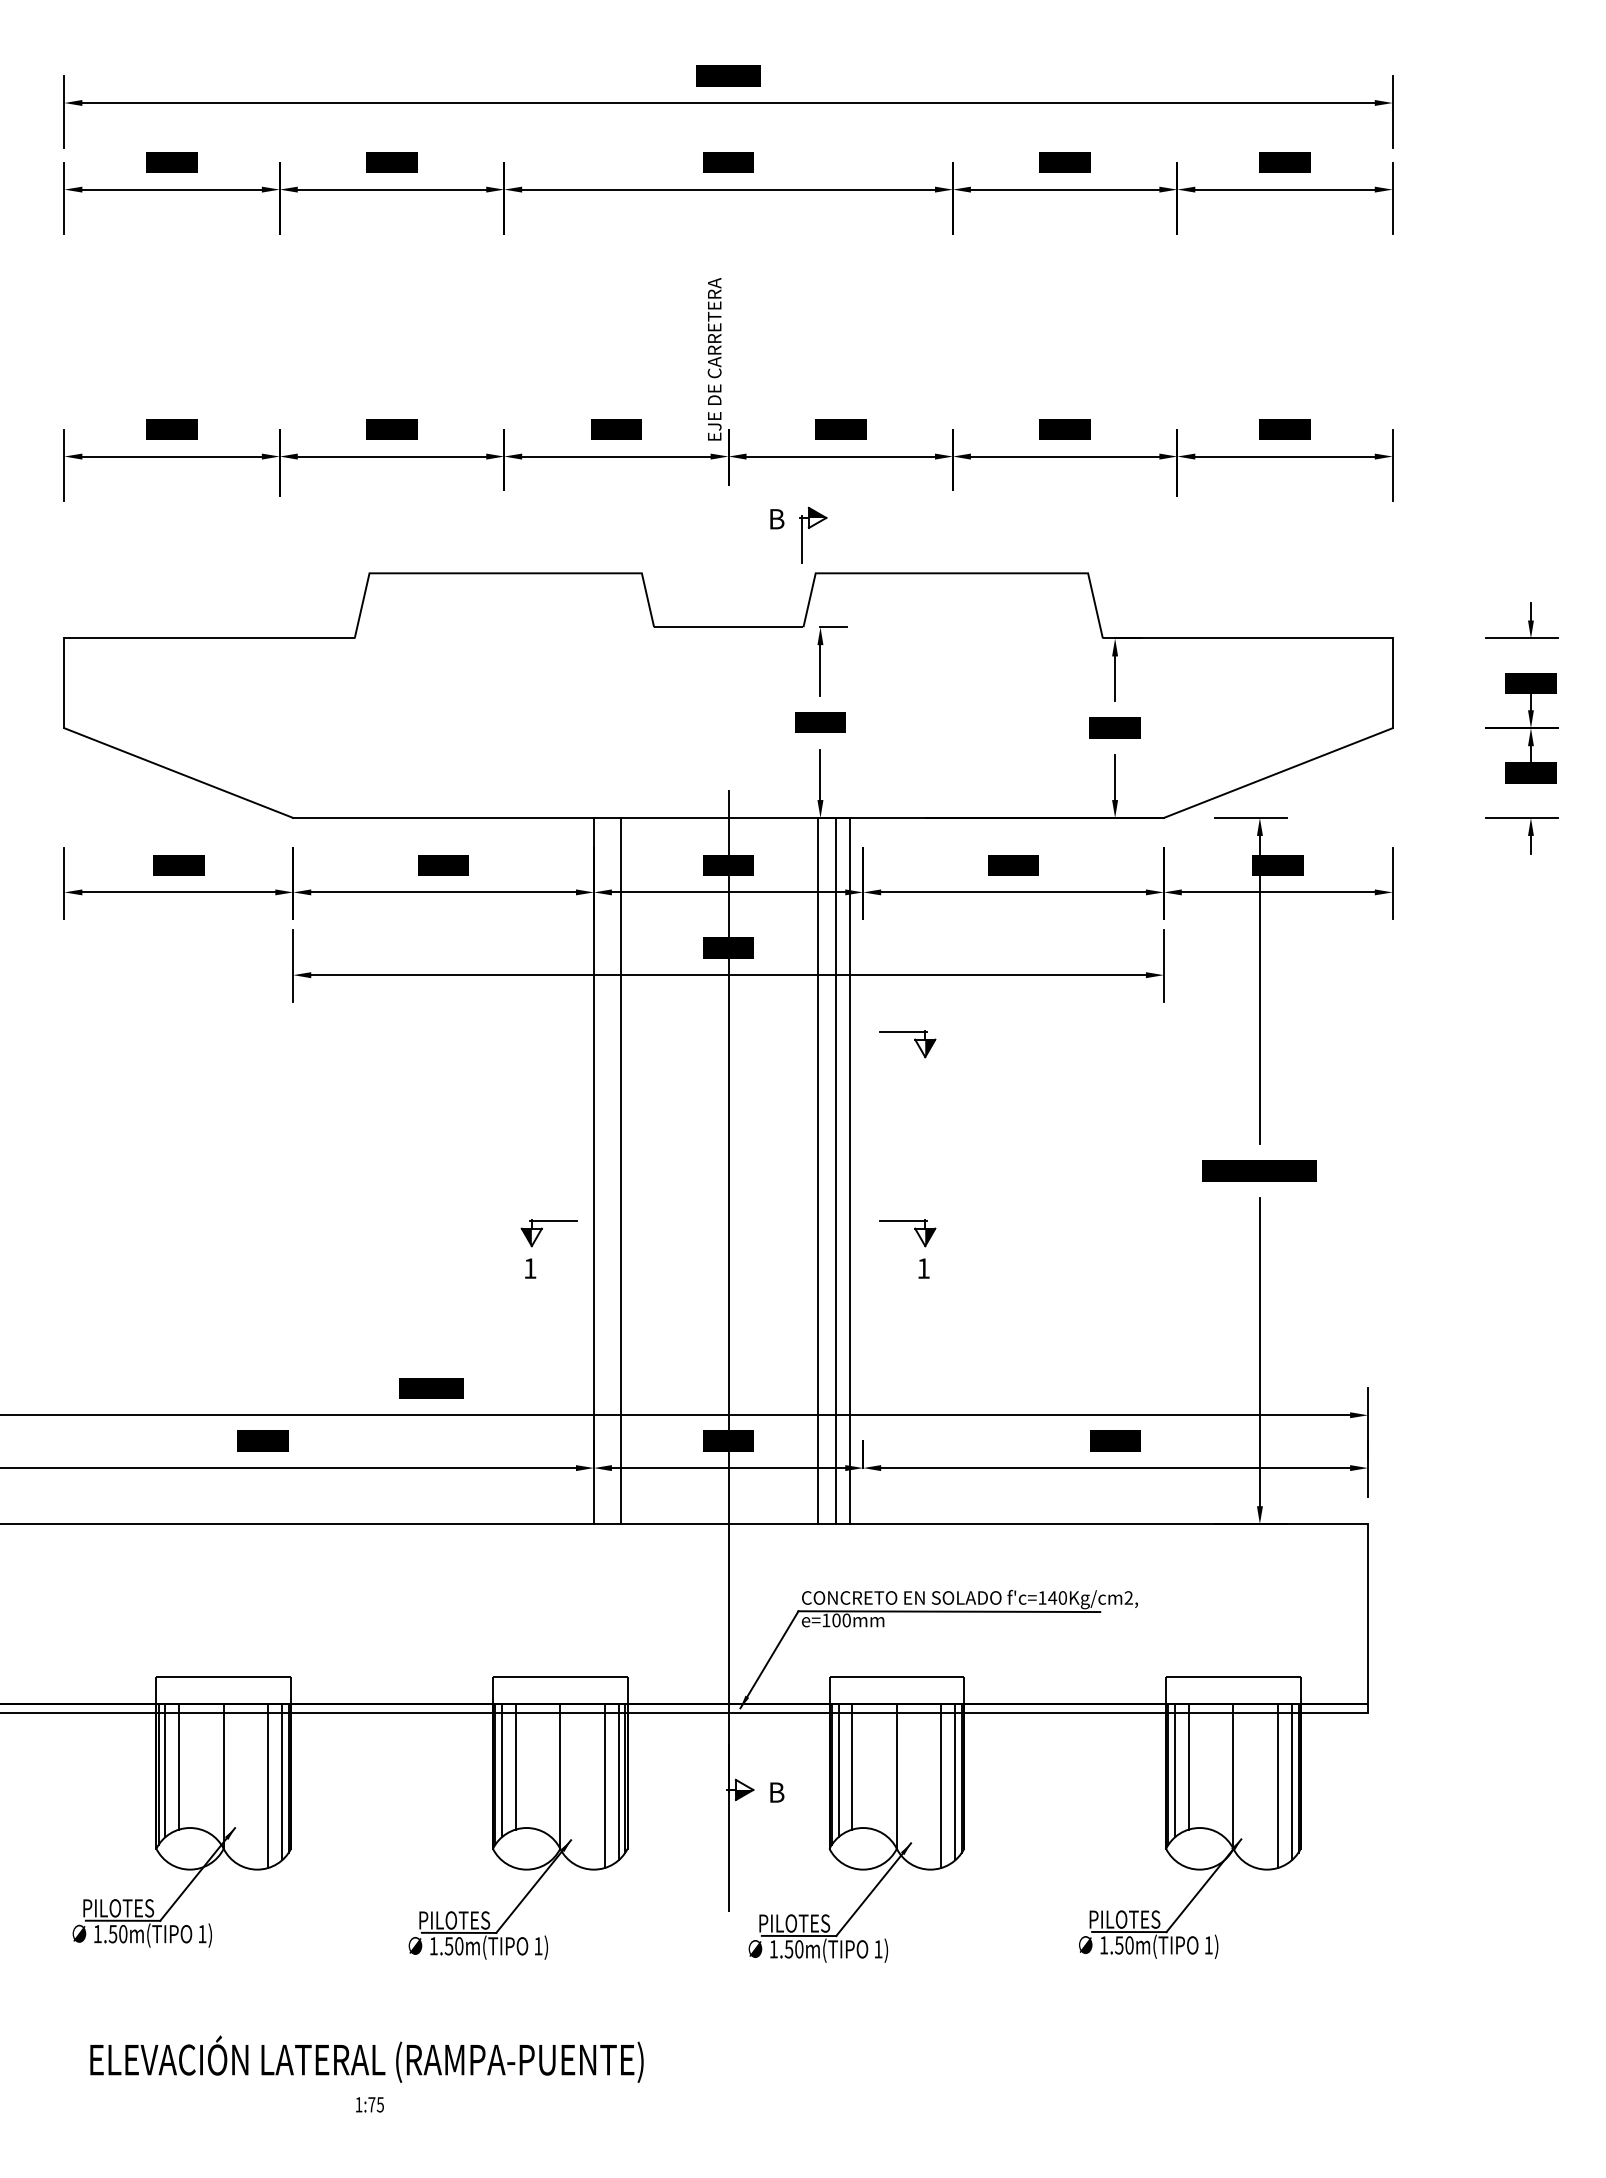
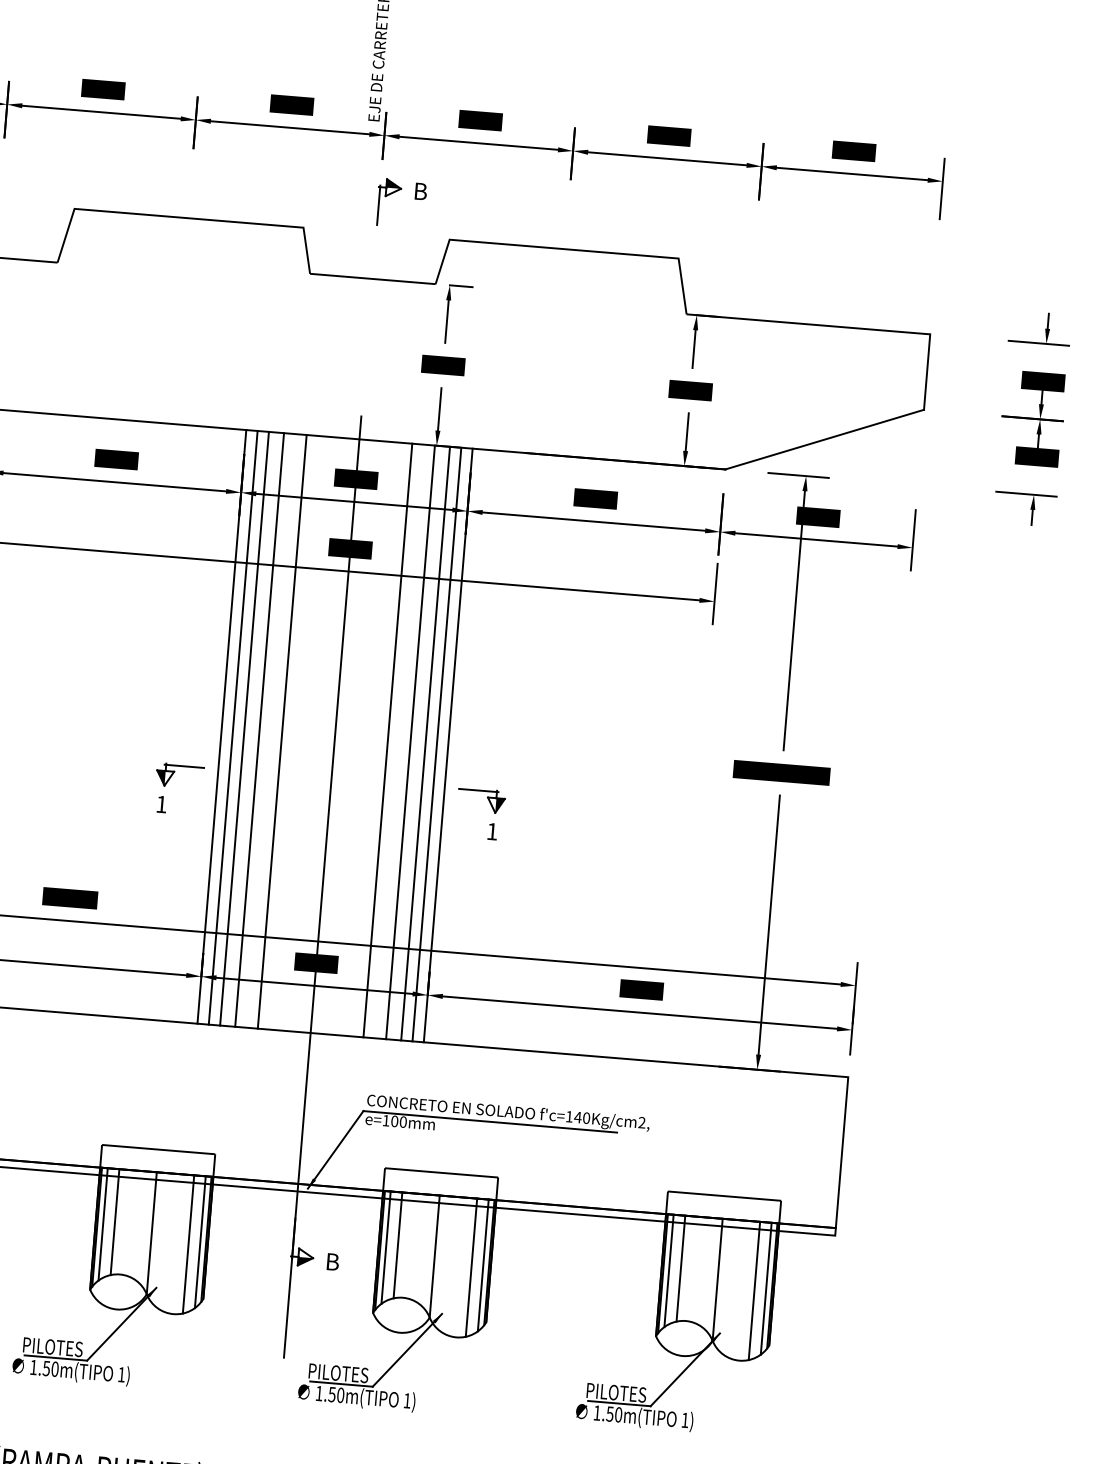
part: (810, 528) -> (386, 196), moved
part: (914, 1040) -> (500, 639), removed
line: (607, 1170) -> (233, 727), added
line: (638, 1170) -> (259, 729), added
line: (665, 1170) -> (282, 731), added
line: (791, 1170) -> (388, 740), added
line: (863, 1170) -> (448, 745), added

